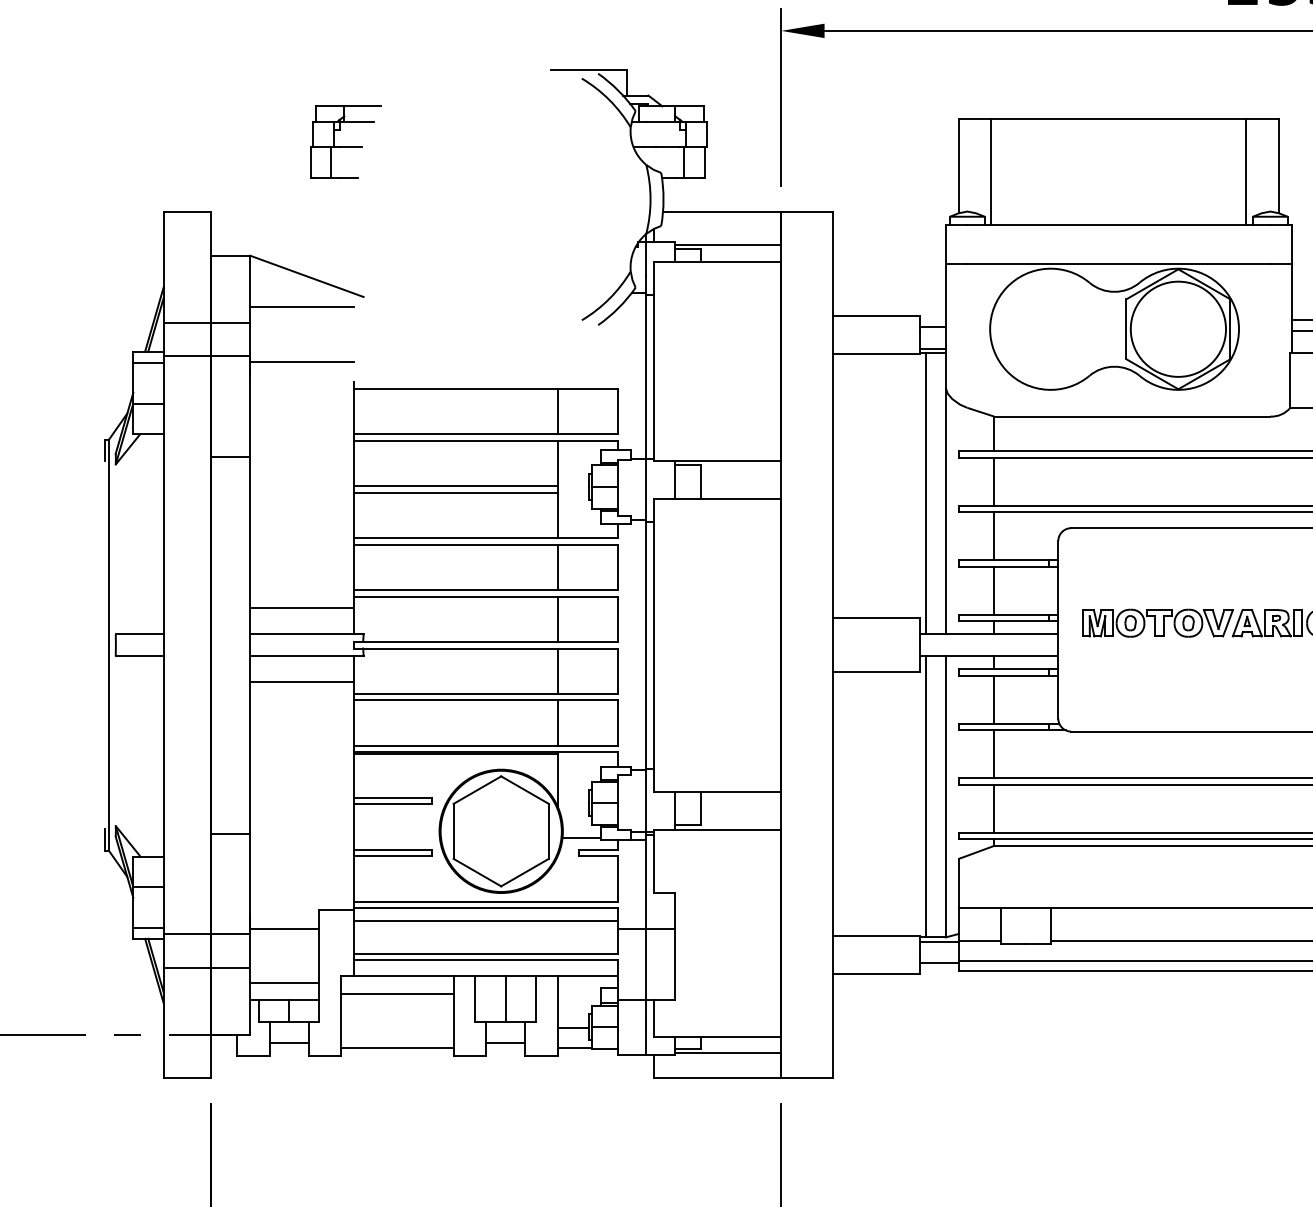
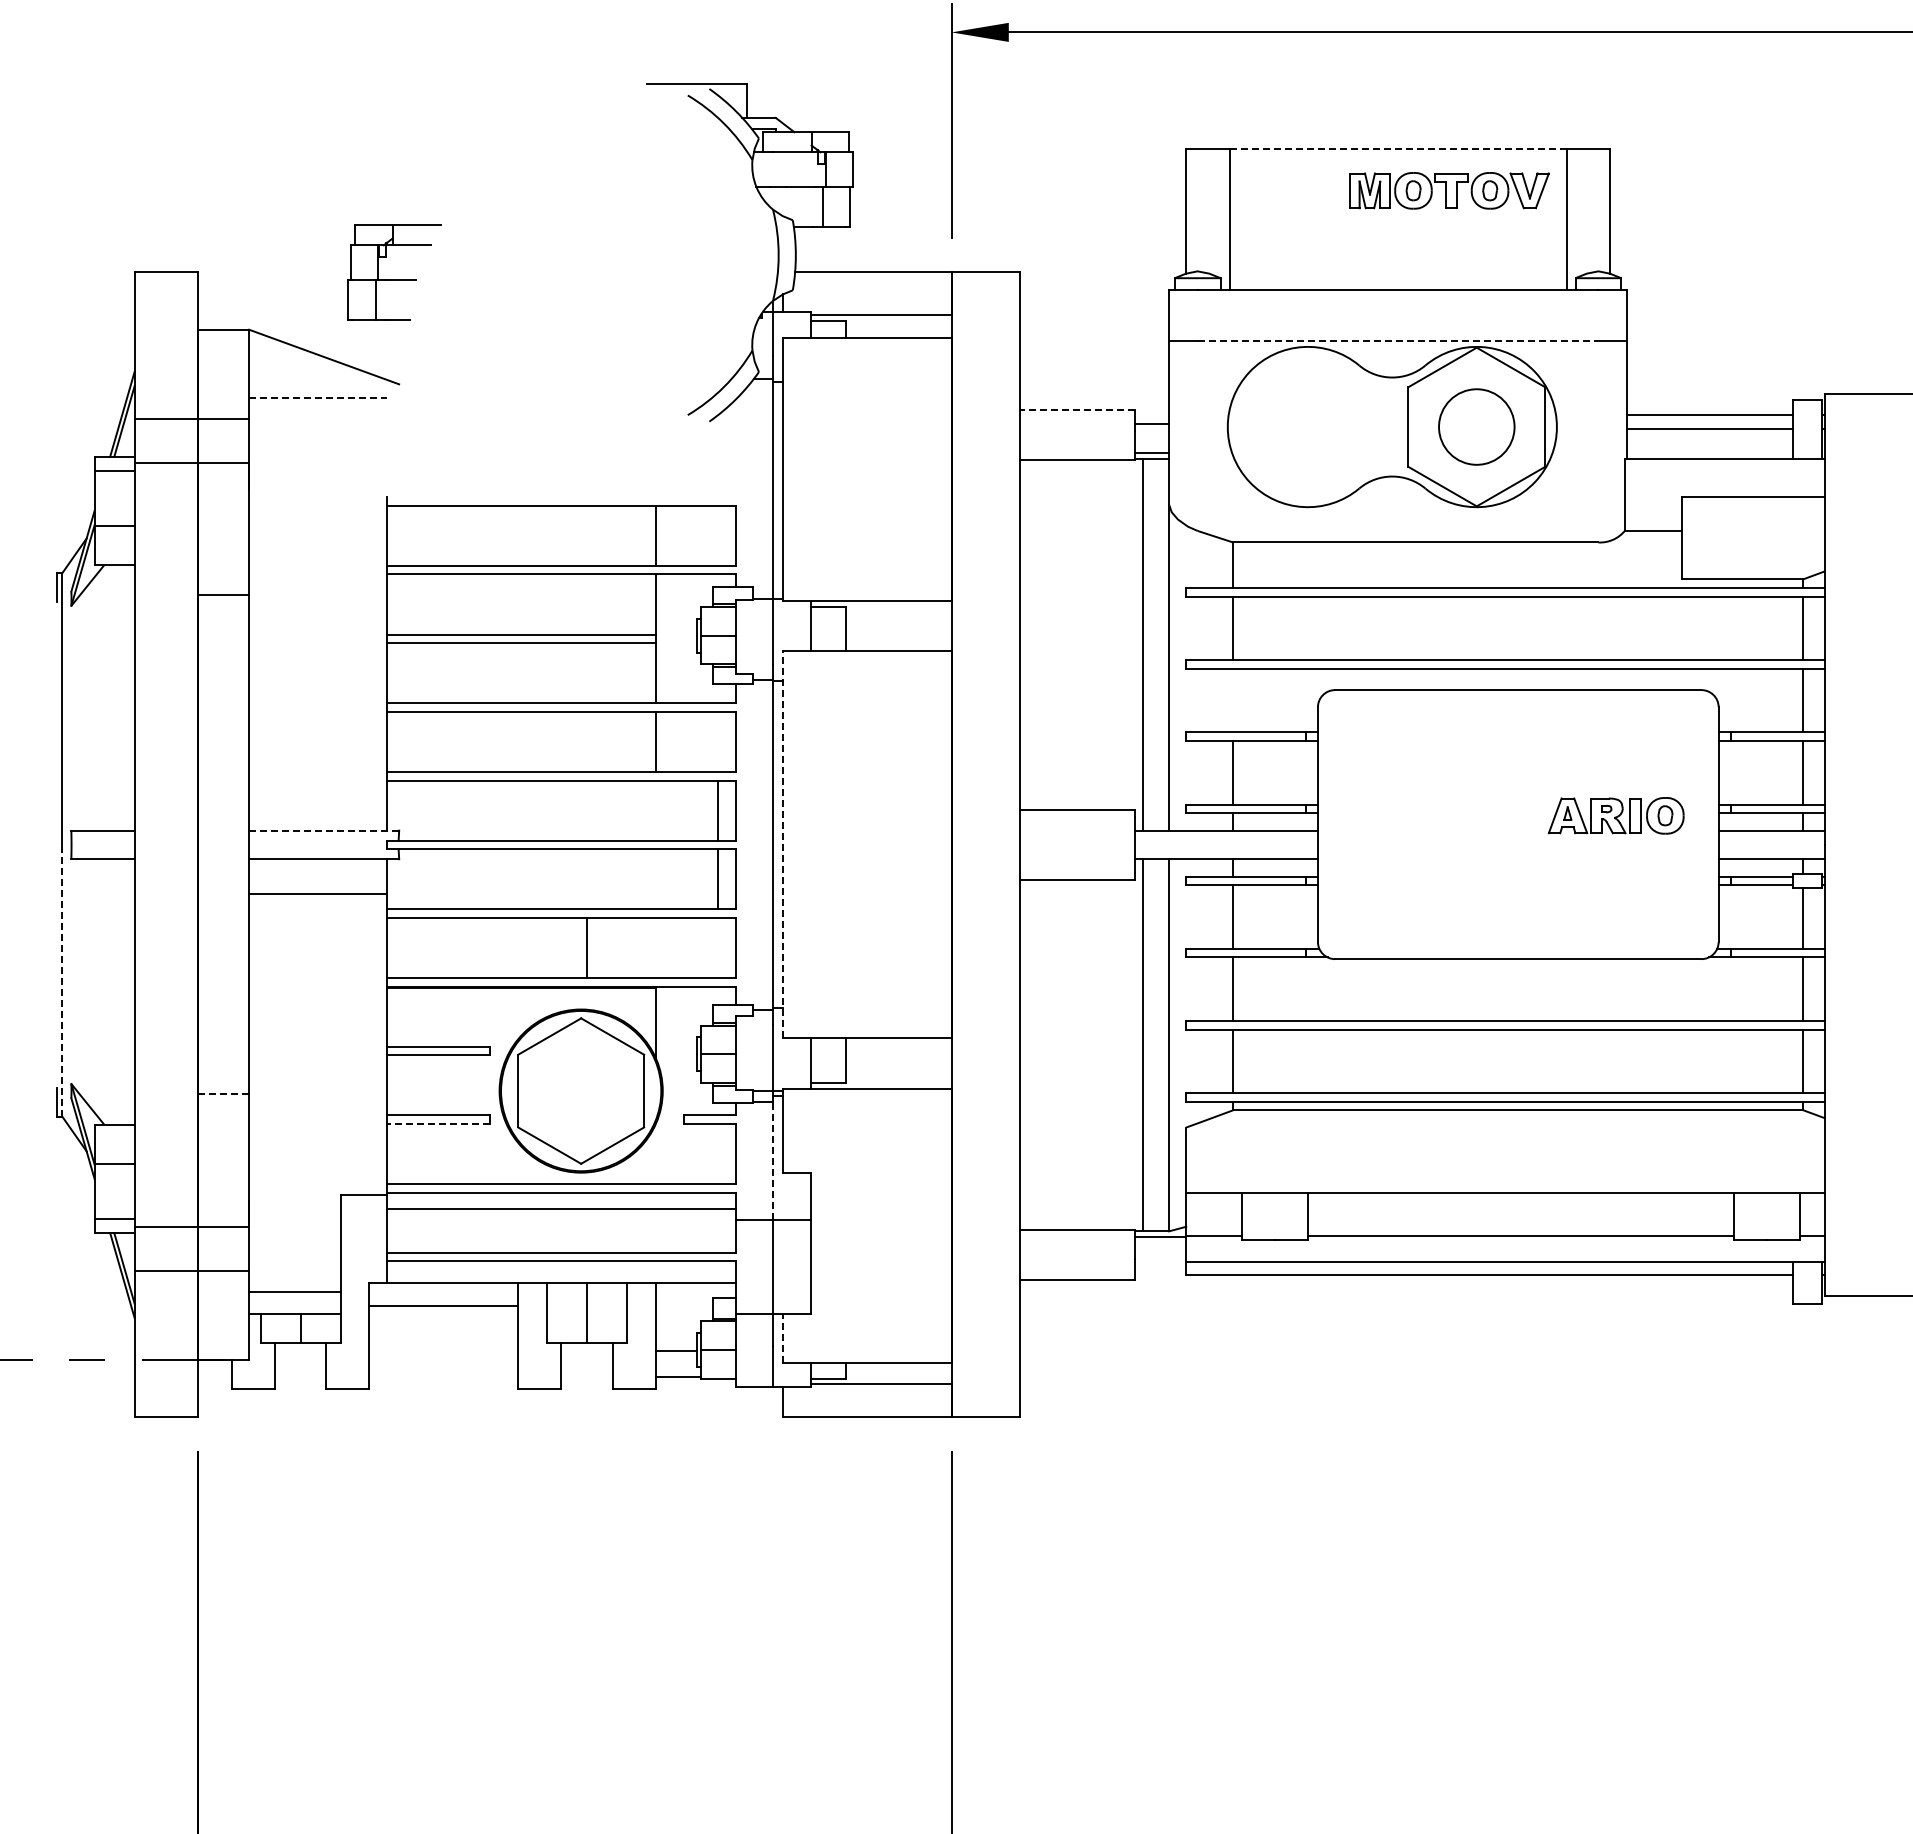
line: (1119, 119) -> (1398, 149), solid -> dashed
part: (345, 147) -> (394, 279), moved
line: (1119, 264) -> (1398, 341), solid -> dashed
line: (301, 306) -> (317, 397), solid -> dashed
line: (876, 316) -> (1077, 409), solid -> dashed
circle: (1178, 329) -> (1476, 427), size x0.6
line: (301, 362) -> (317, 470), removed
line: (994, 536) -> (1233, 700), removed
line: (301, 608) -> (317, 796), removed
line: (557, 619) -> (717, 810), moved
part: (1157, 622) -> (1449, 190), moved
line: (307, 634) -> (324, 830), solid -> dashed
line: (653, 644) -> (782, 844), solid -> dashed
line: (557, 671) -> (717, 879), moved
line: (557, 722) -> (586, 947), moved
line: (109, 747) -> (62, 980), solid -> dashed
line: (230, 833) -> (223, 1094), solid -> dashed
line: (581, 837) -> (687, 1099), removed
line: (393, 856) -> (438, 1124), solid -> dashed
line: (645, 883) -> (772, 1160), solid -> dashed
line: (284, 928) -> (294, 1219), removed
line: (939, 963) -> (1160, 1265), removed
line: (653, 1018) -> (782, 1338), solid -> dashed
line: (289, 1043) -> (300, 1371), removed
line: (505, 1043) -> (586, 1371), removed
line: (397, 1047) -> (443, 1377), removed

